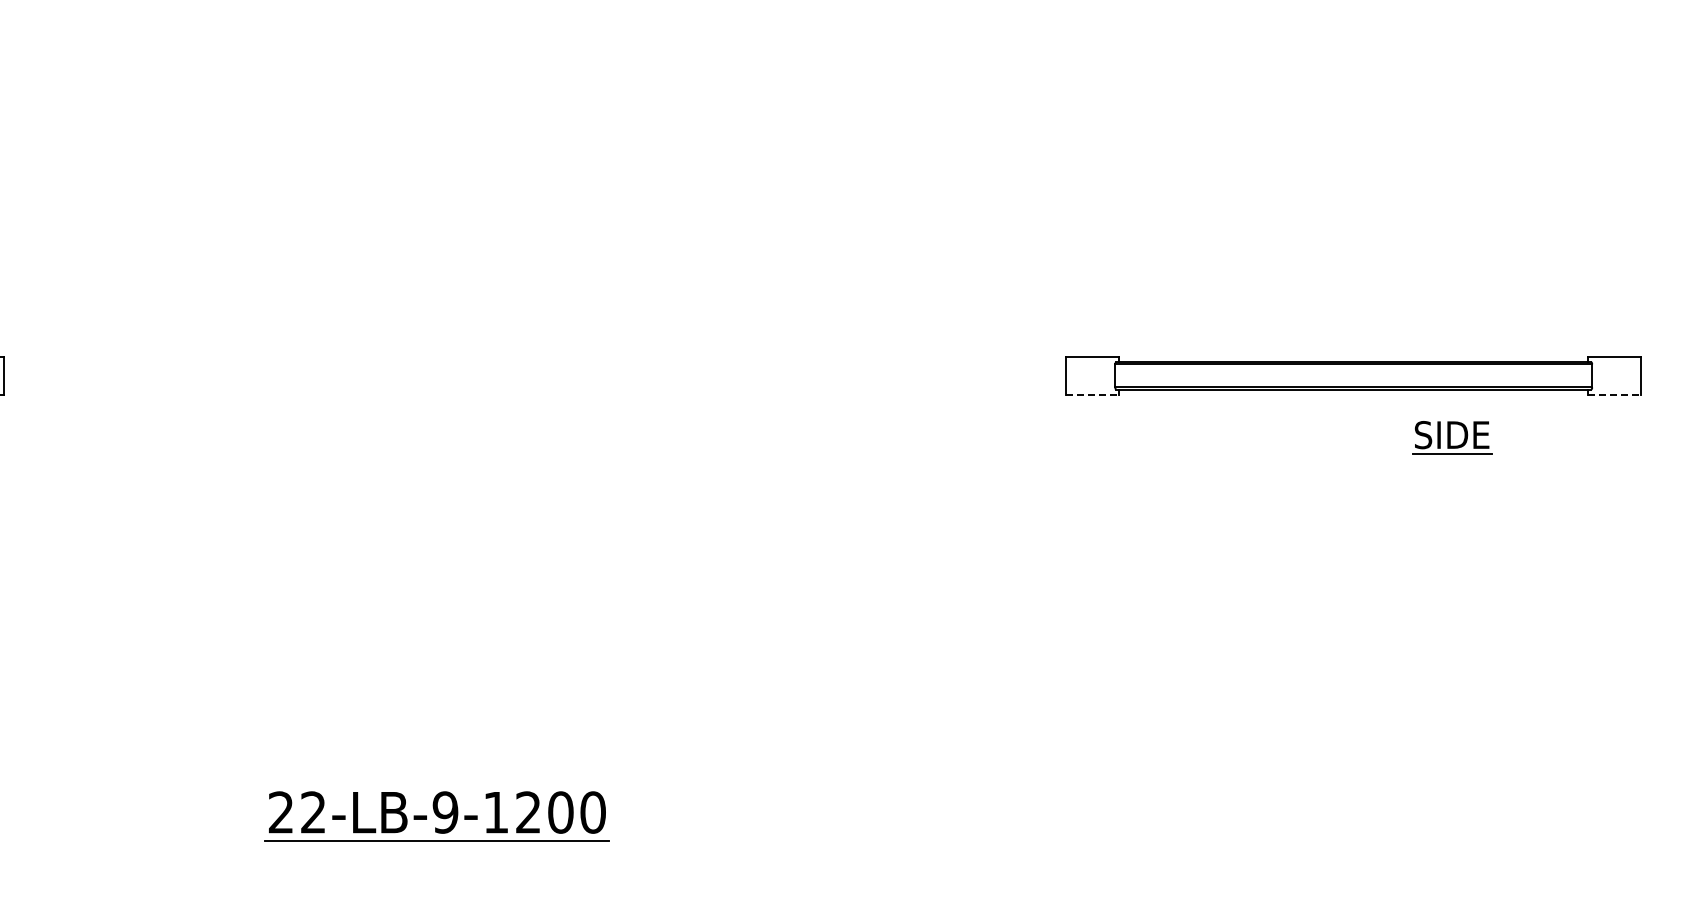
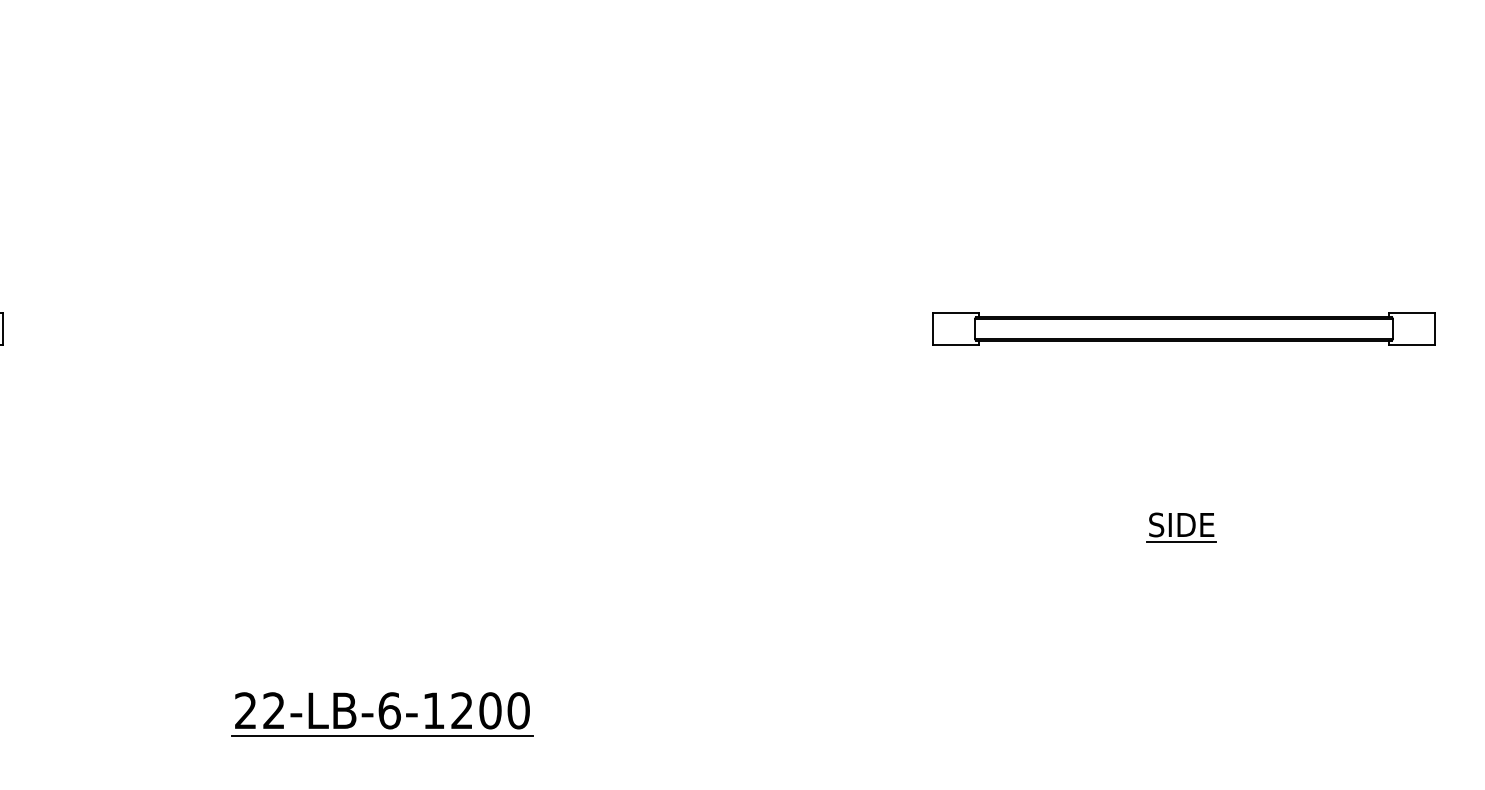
line: (1093, 394) -> (956, 345), dashed -> solid
line: (1615, 394) -> (1412, 345), dashed -> solid
part: (1452, 437) -> (1182, 527), moved
text: (445, 812) -> (389, 710), 22-LB-9-1200 -> 22-LB-6-1200

